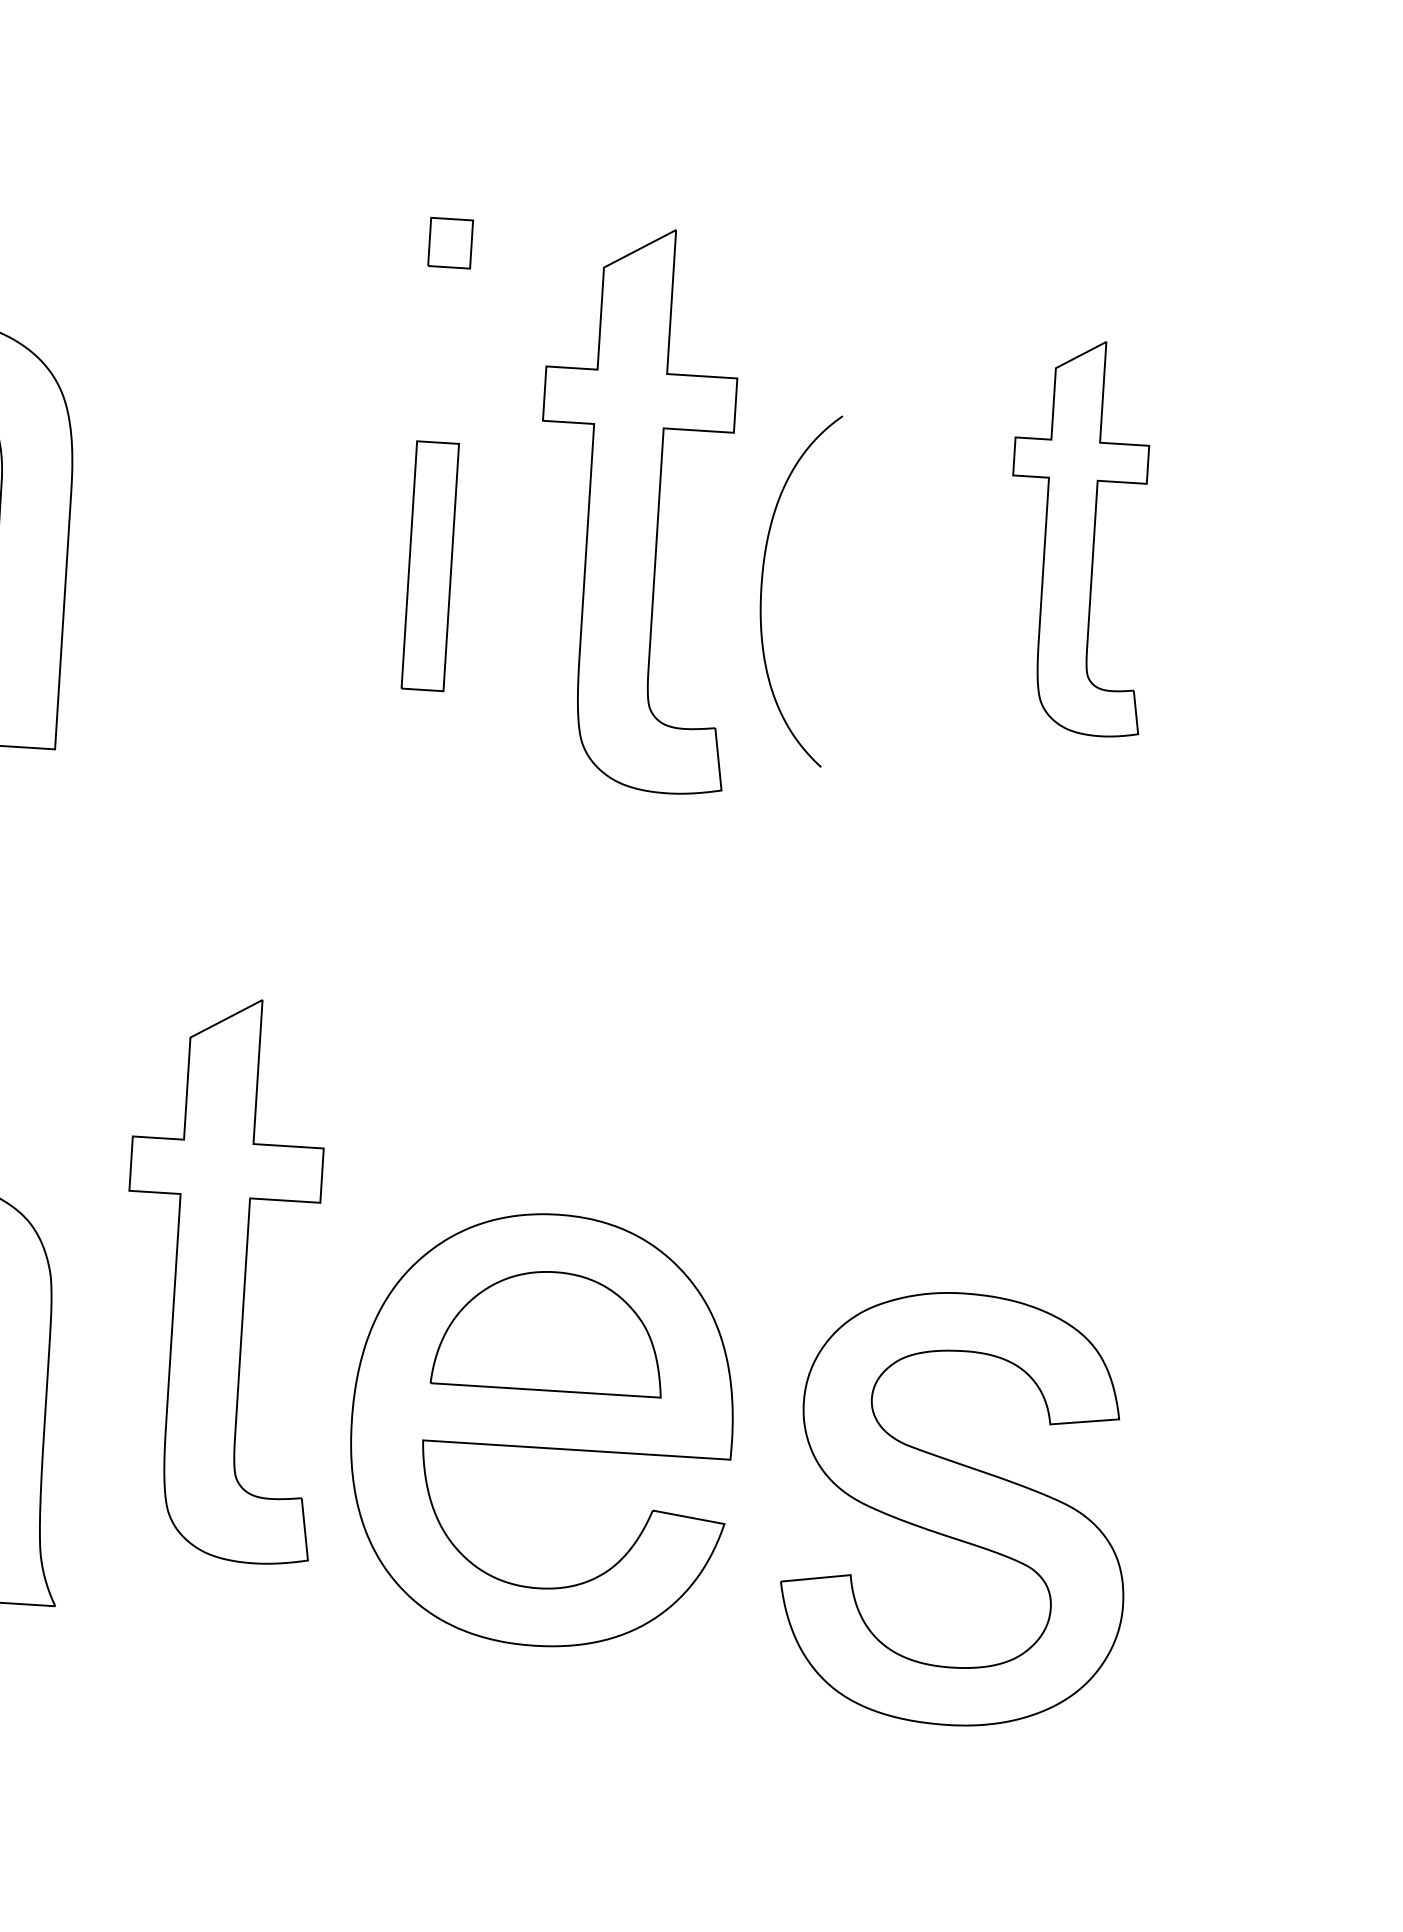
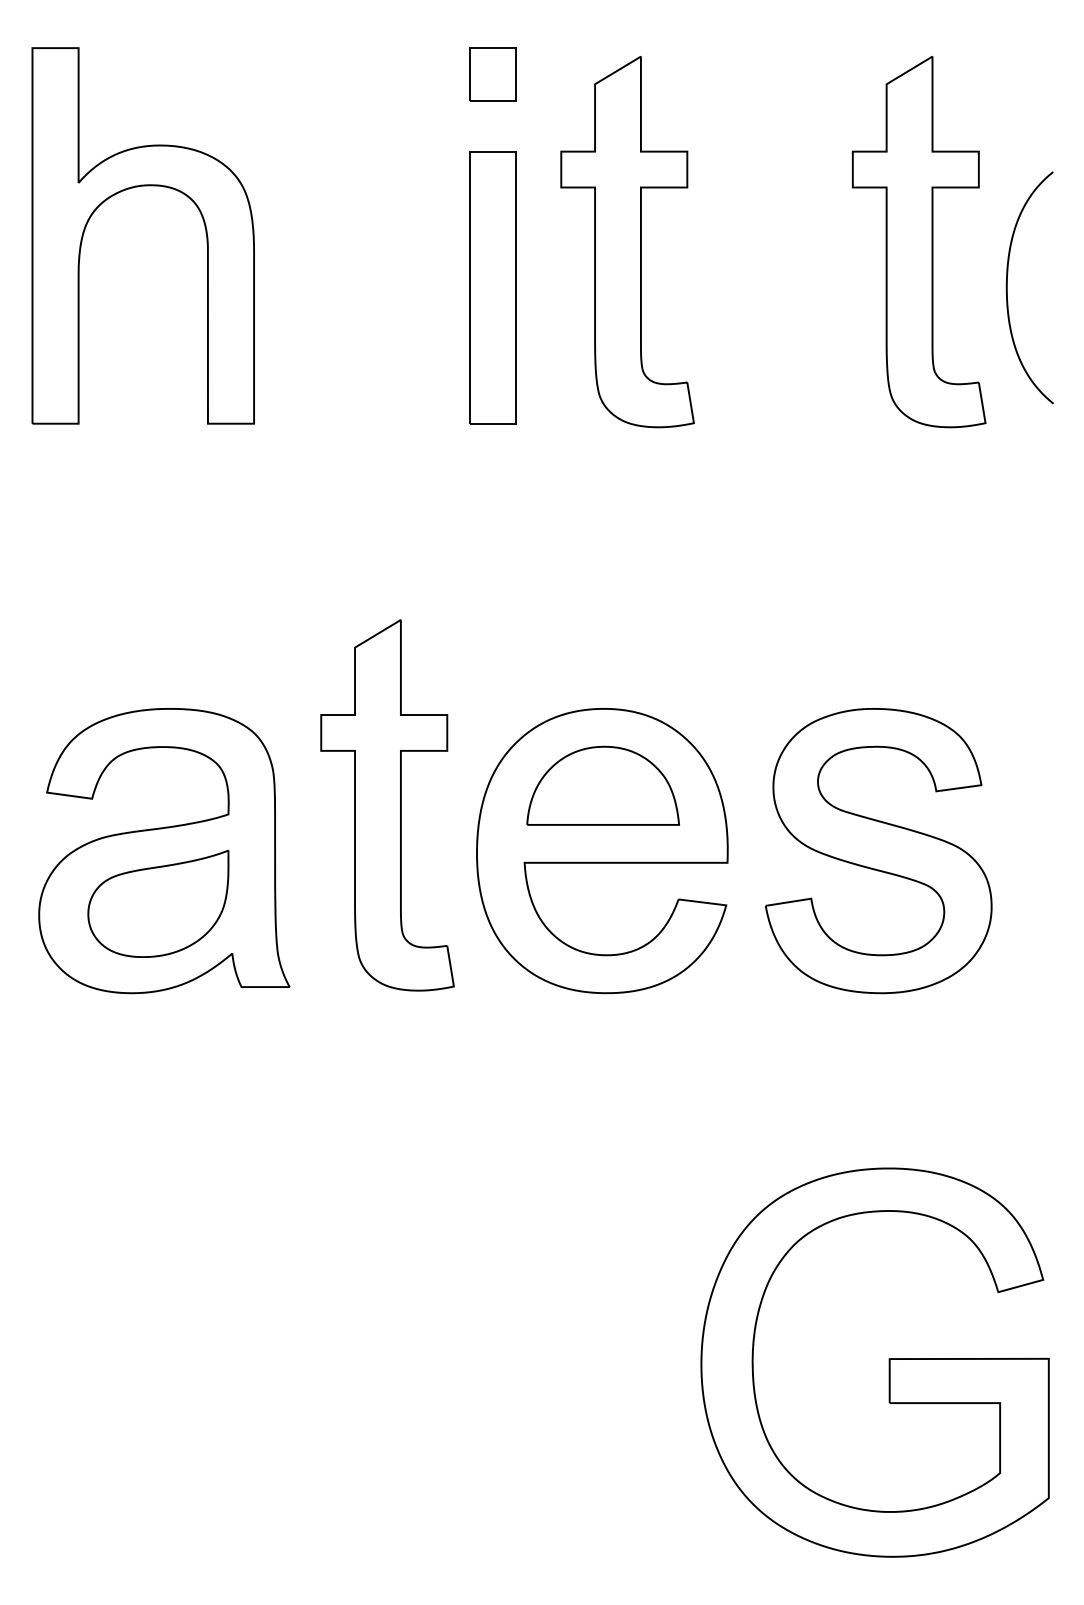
part: (449, 243) -> (492, 74), size x1.67
part: (1078, 538) -> (918, 242), size x1.43
part: (429, 565) -> (492, 287), size x1.67
curve: (762, 586) -> (1007, 287), moved
part: (224, 1279) -> (387, 805), moved
part: (956, 1509) -> (878, 851), moved

